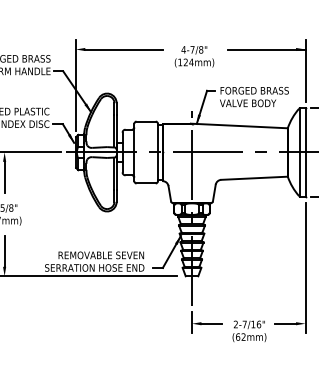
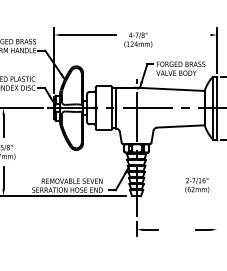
line: (266, 49) -> (189, 35), removed
line: (305, 267) -> (217, 189), removed
text: (249, 331) -> (197, 185), moved

